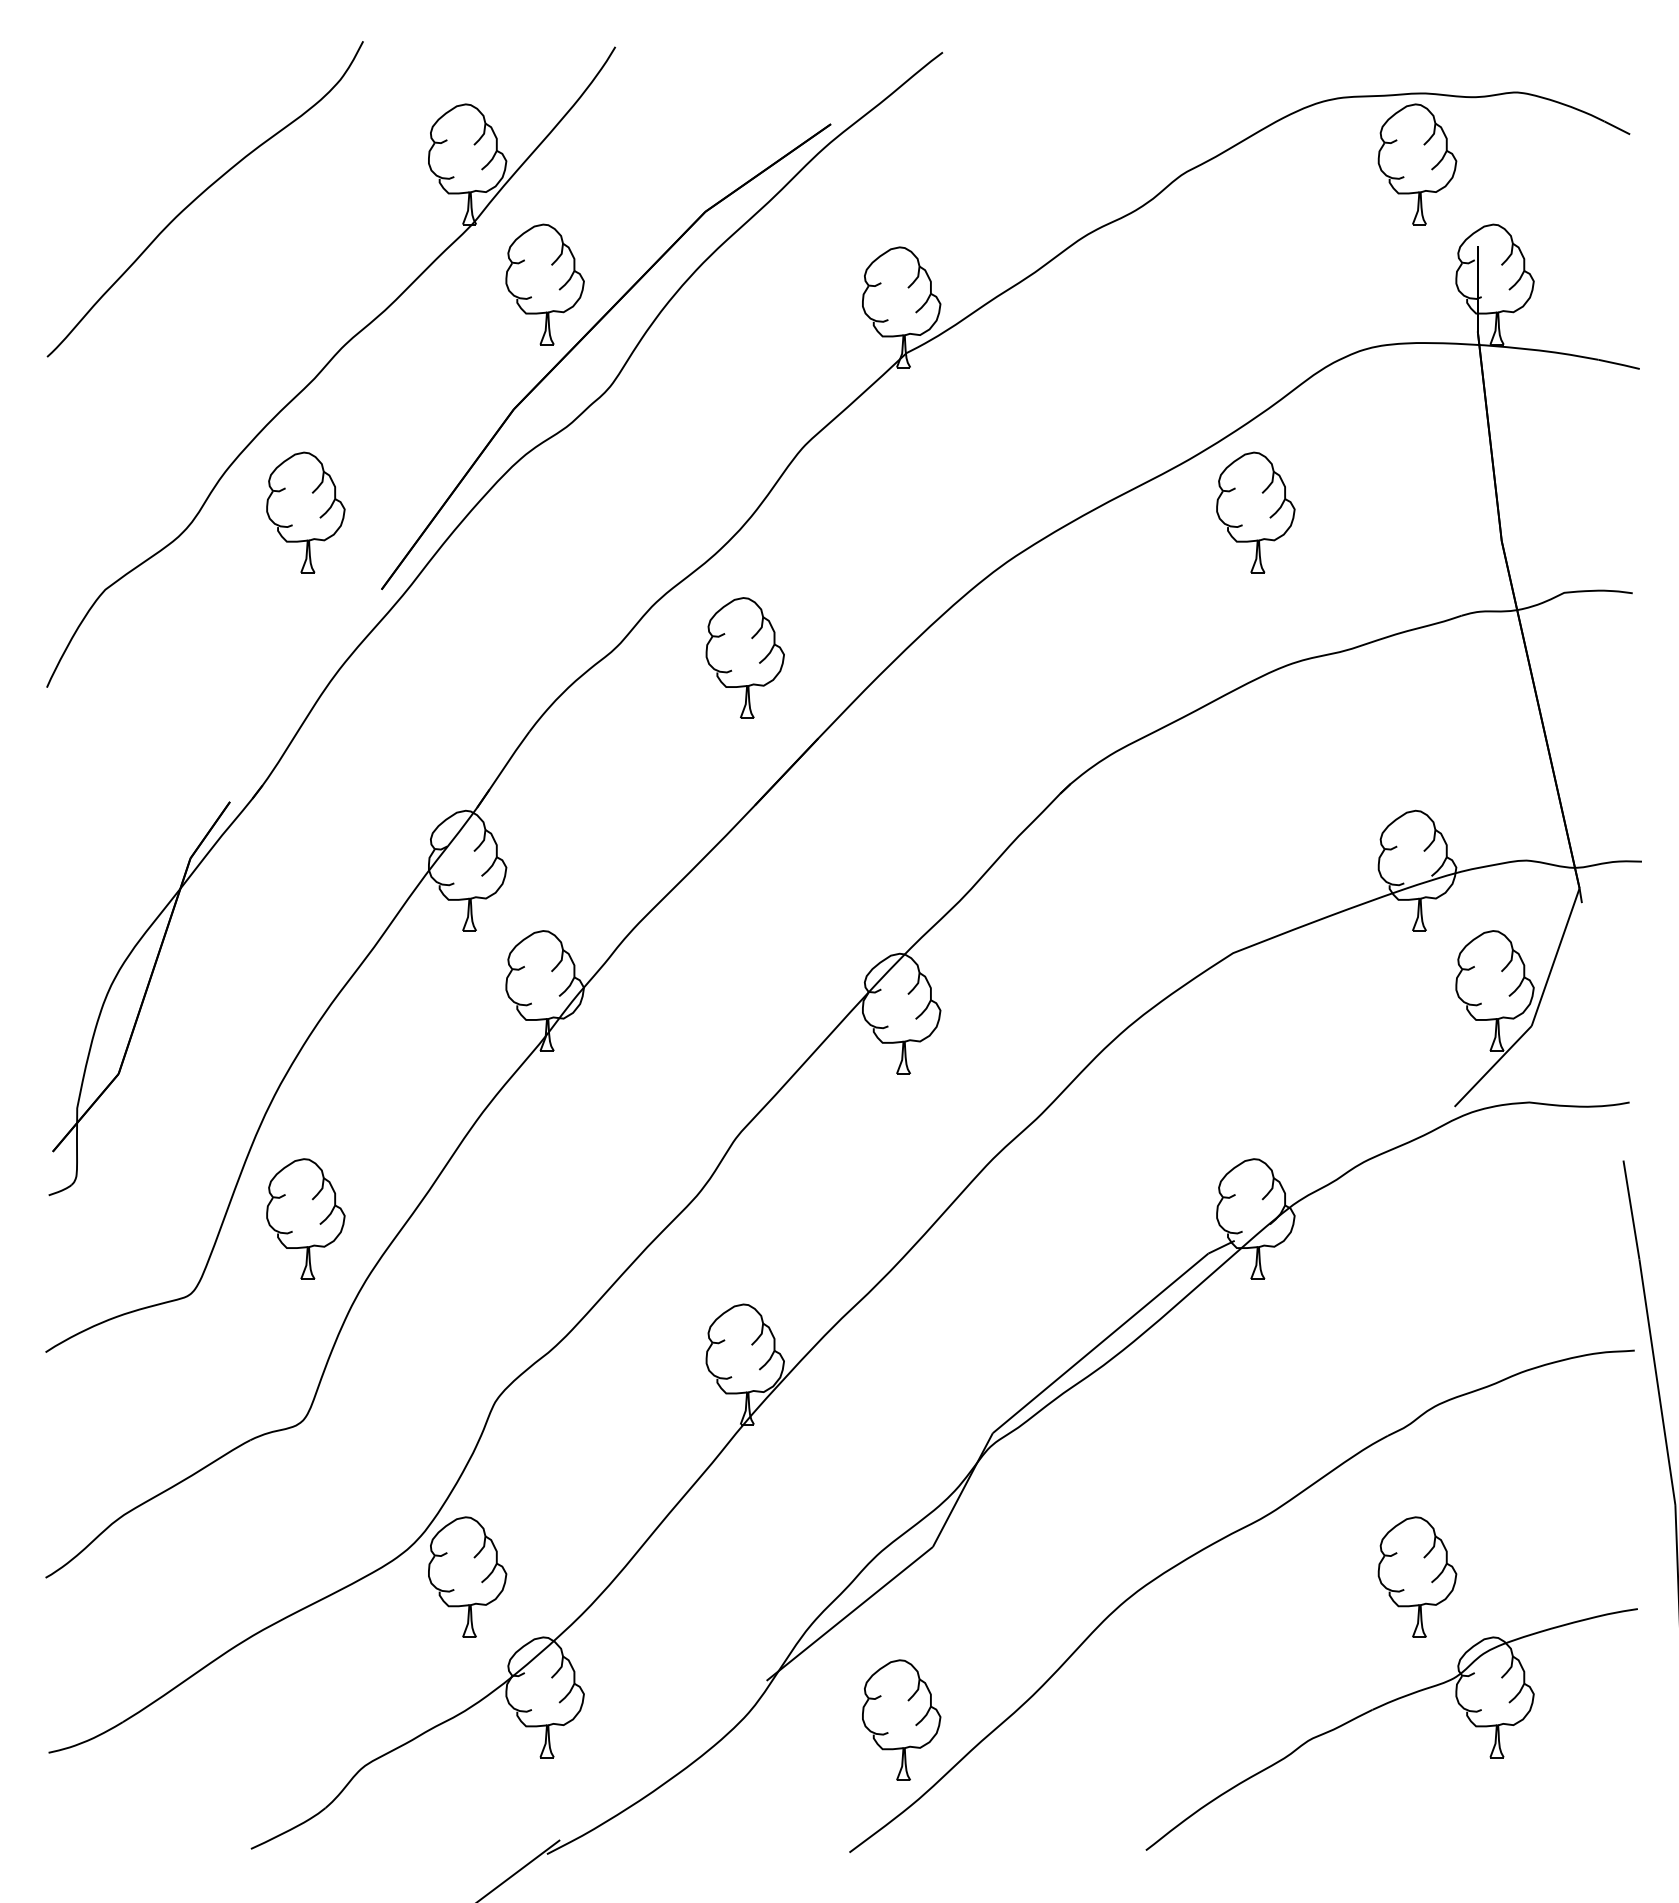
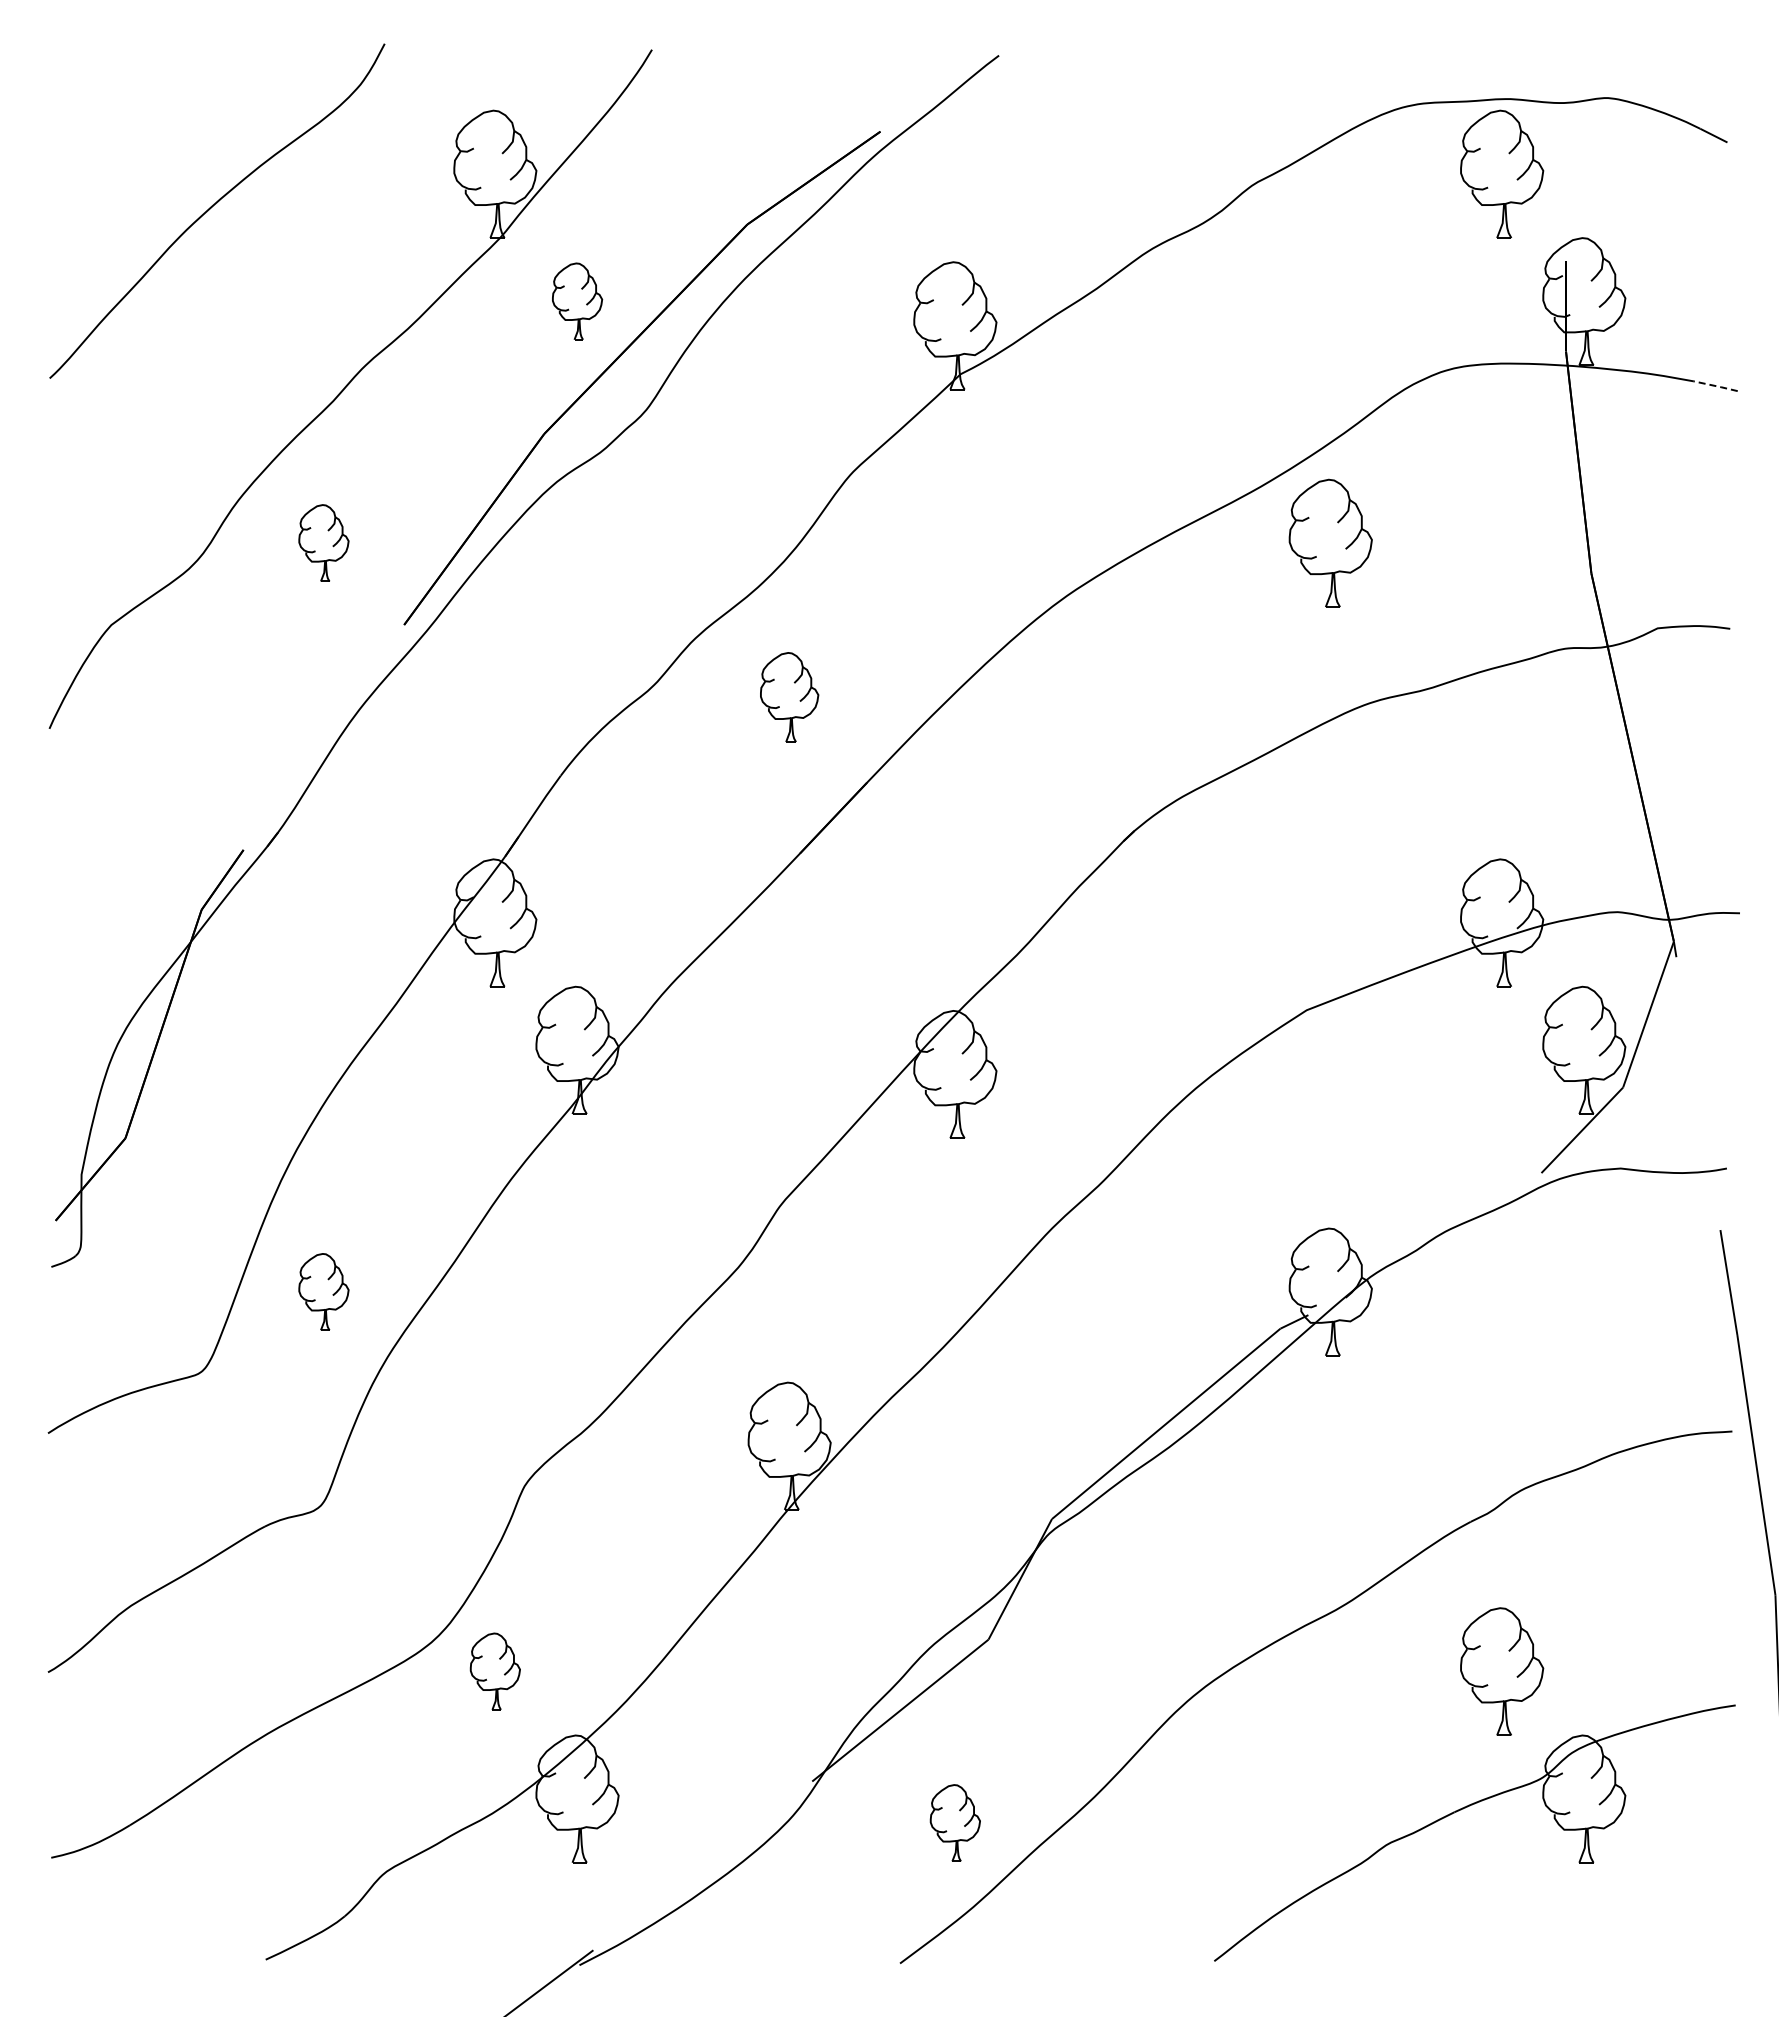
part: (545, 284) -> (577, 301), size x0.6
line: (1619, 364) -> (1716, 386), solid -> dashed
part: (305, 511) -> (323, 542), size x0.6
part: (745, 658) -> (789, 697), size x0.7
part: (305, 1218) -> (323, 1291), size x0.6
part: (467, 1577) -> (495, 1671), size x0.6
part: (901, 1719) -> (955, 1822), size x0.6

